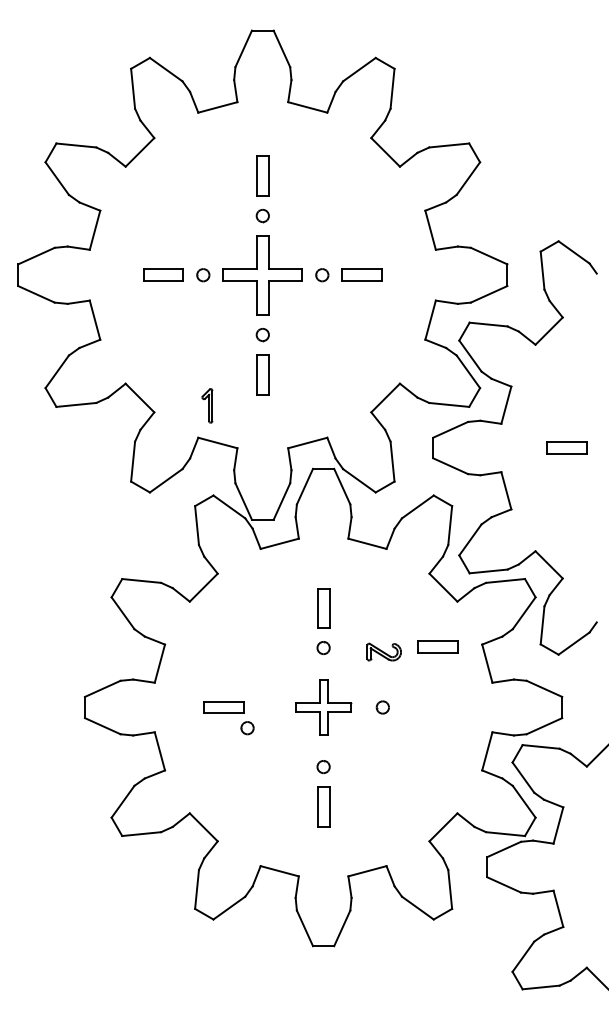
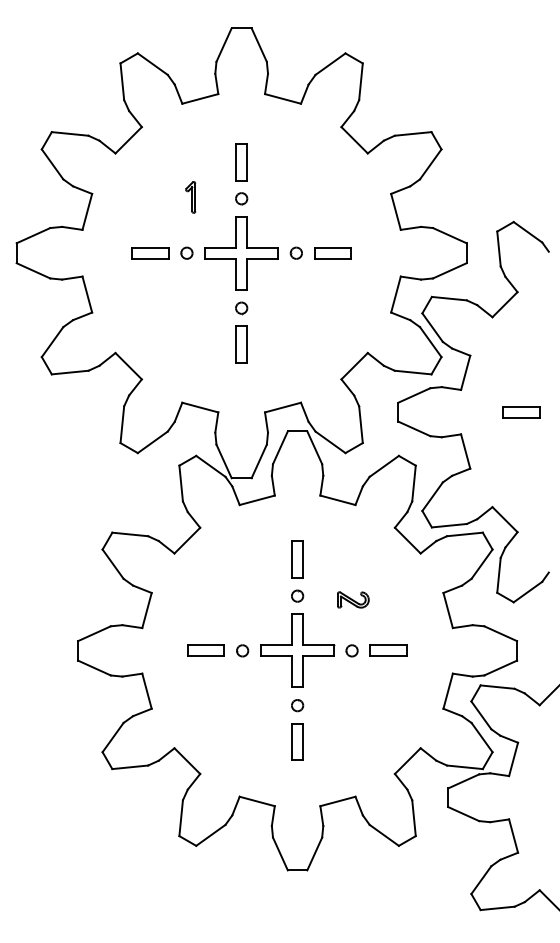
part: (207, 405) -> (190, 197), moved
part: (437, 646) -> (388, 650), moved
part: (323, 707) -> (297, 650), size x1.43
part: (247, 727) -> (242, 650), moved

